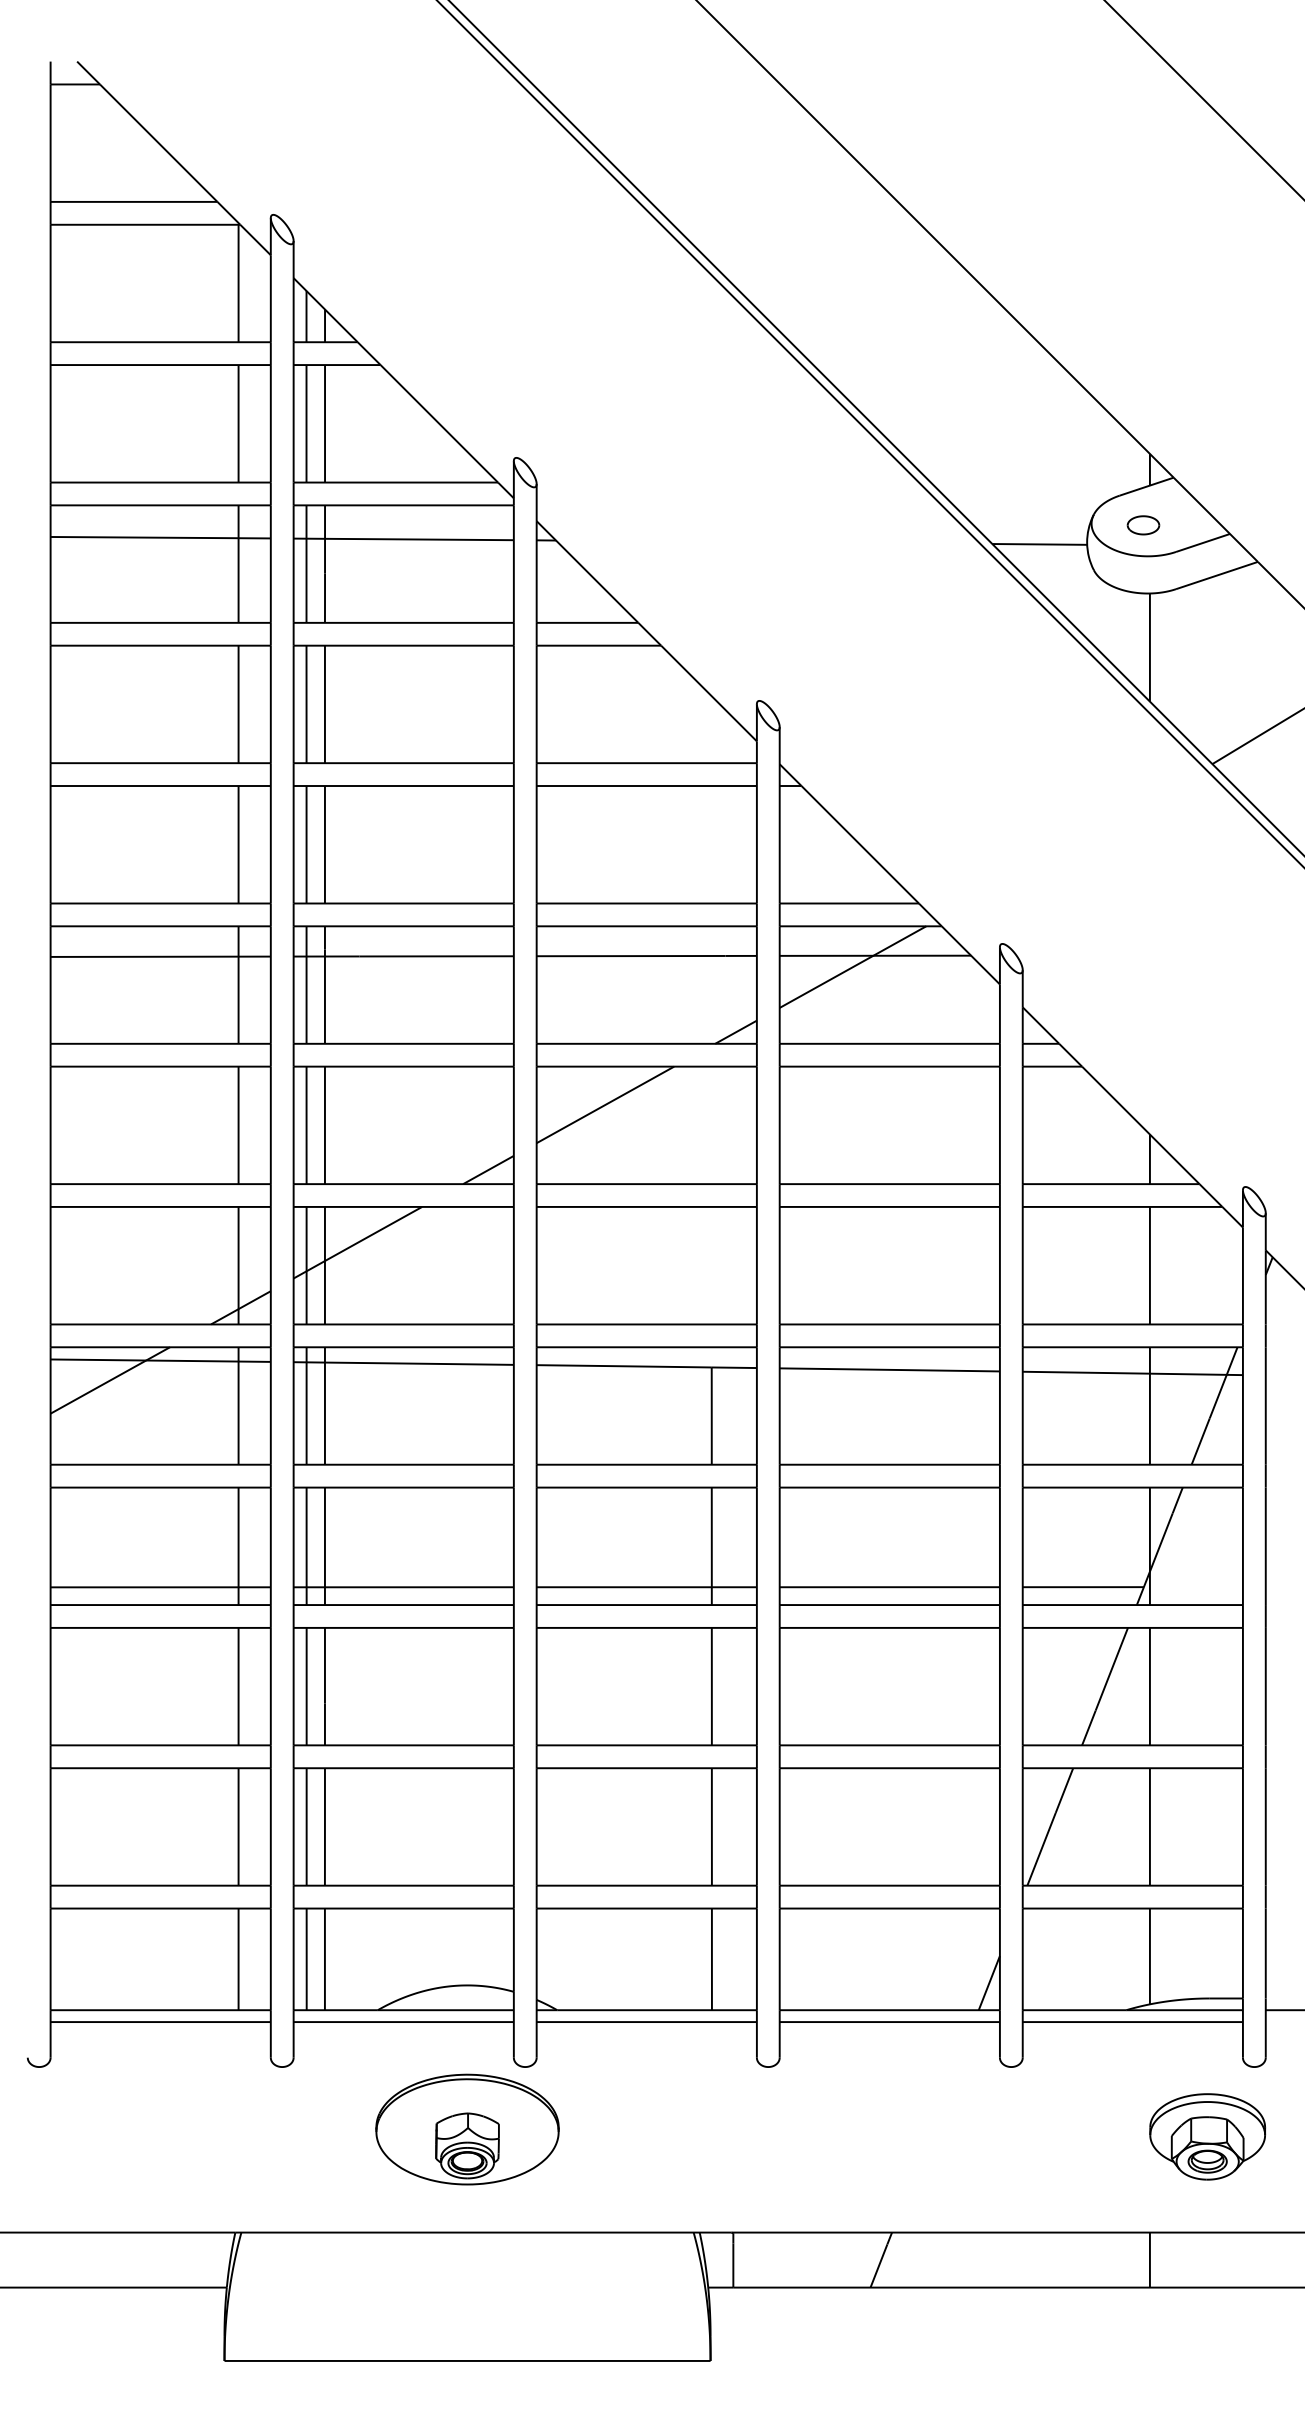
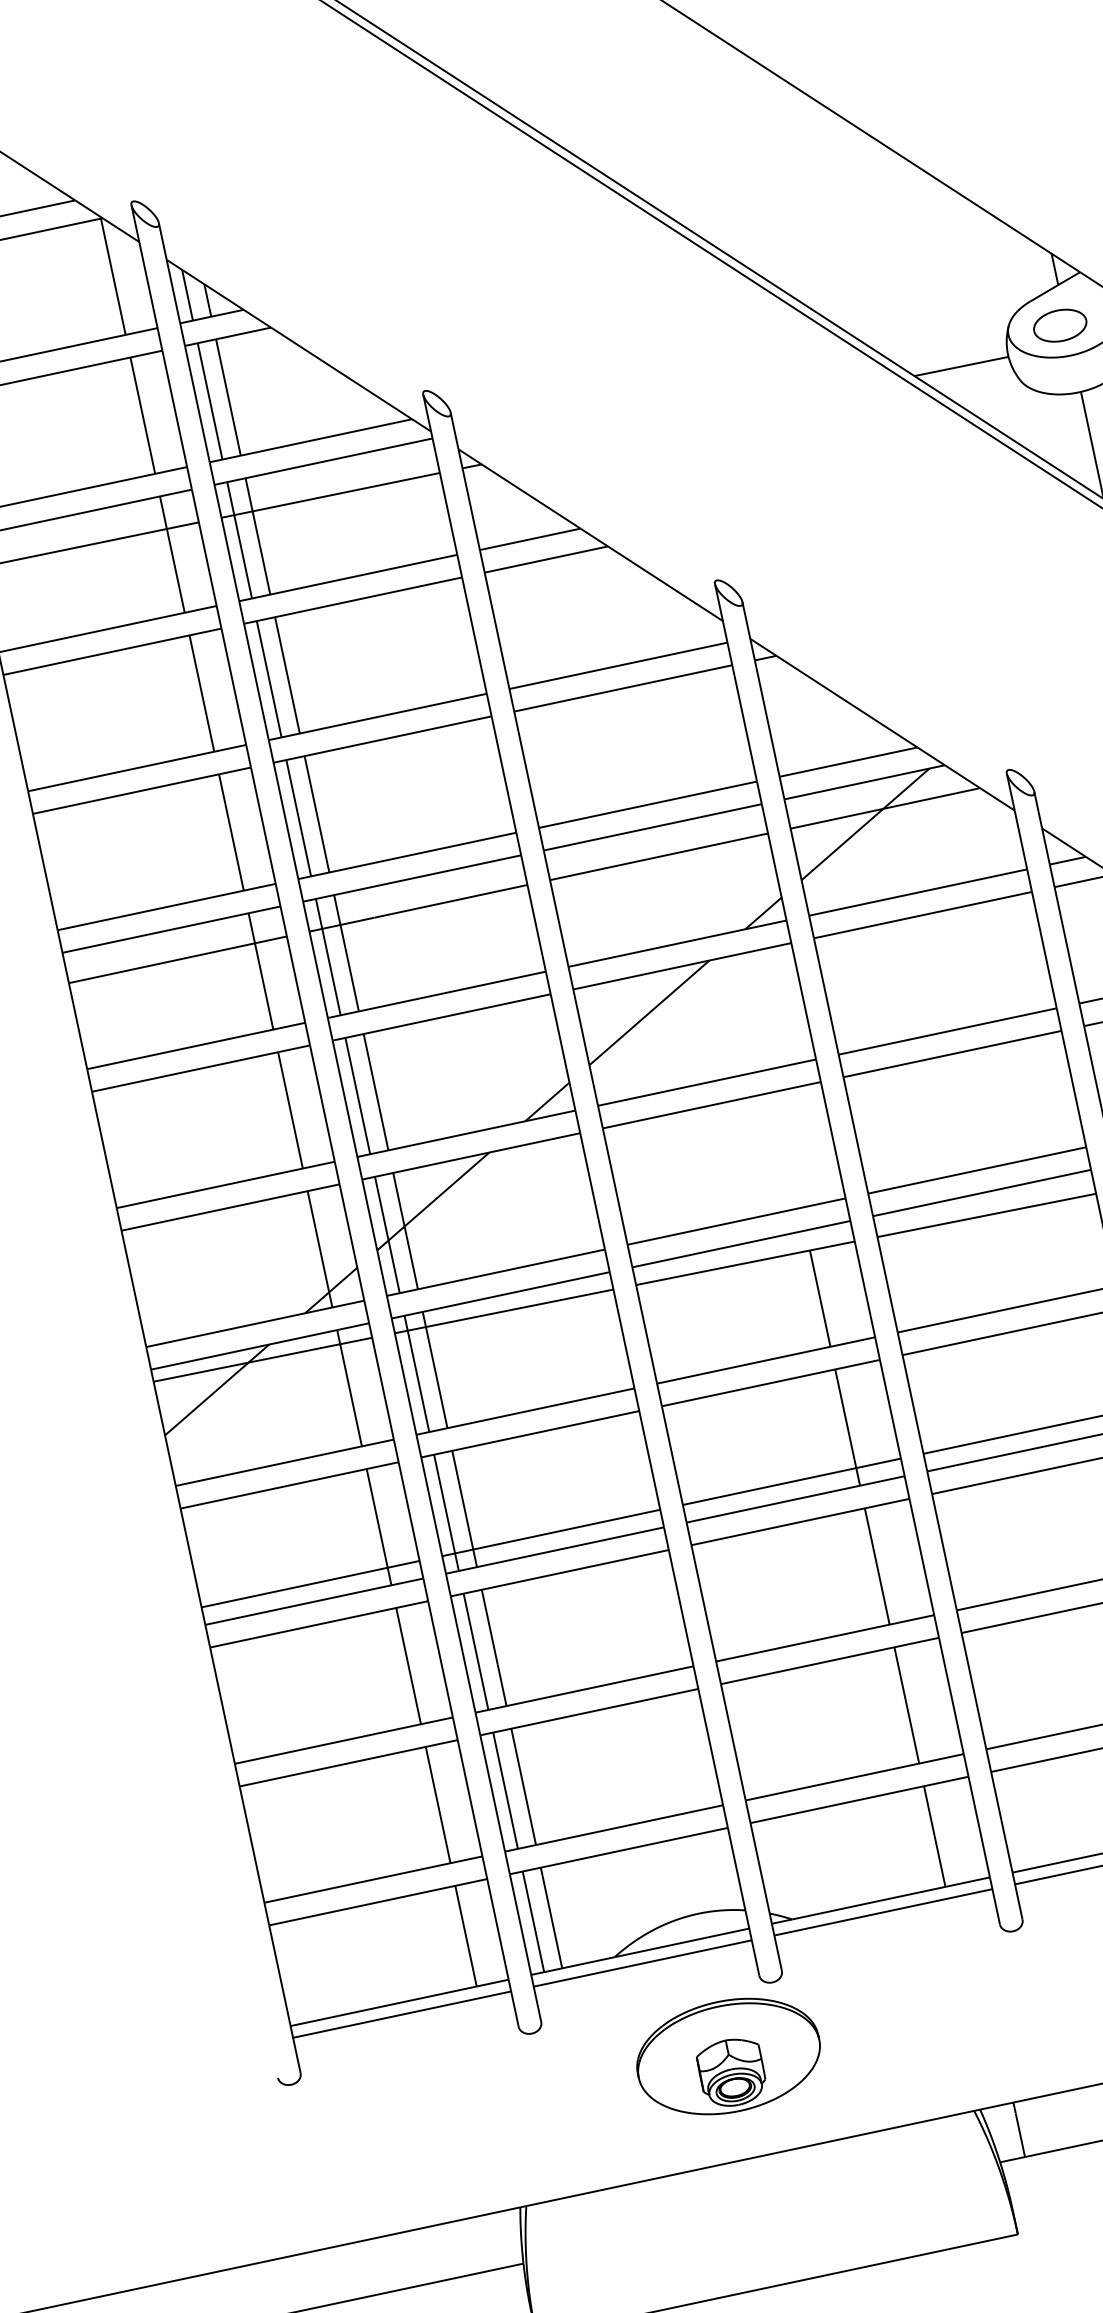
part: (1143, 525) -> (1060, 325), size x1.67

